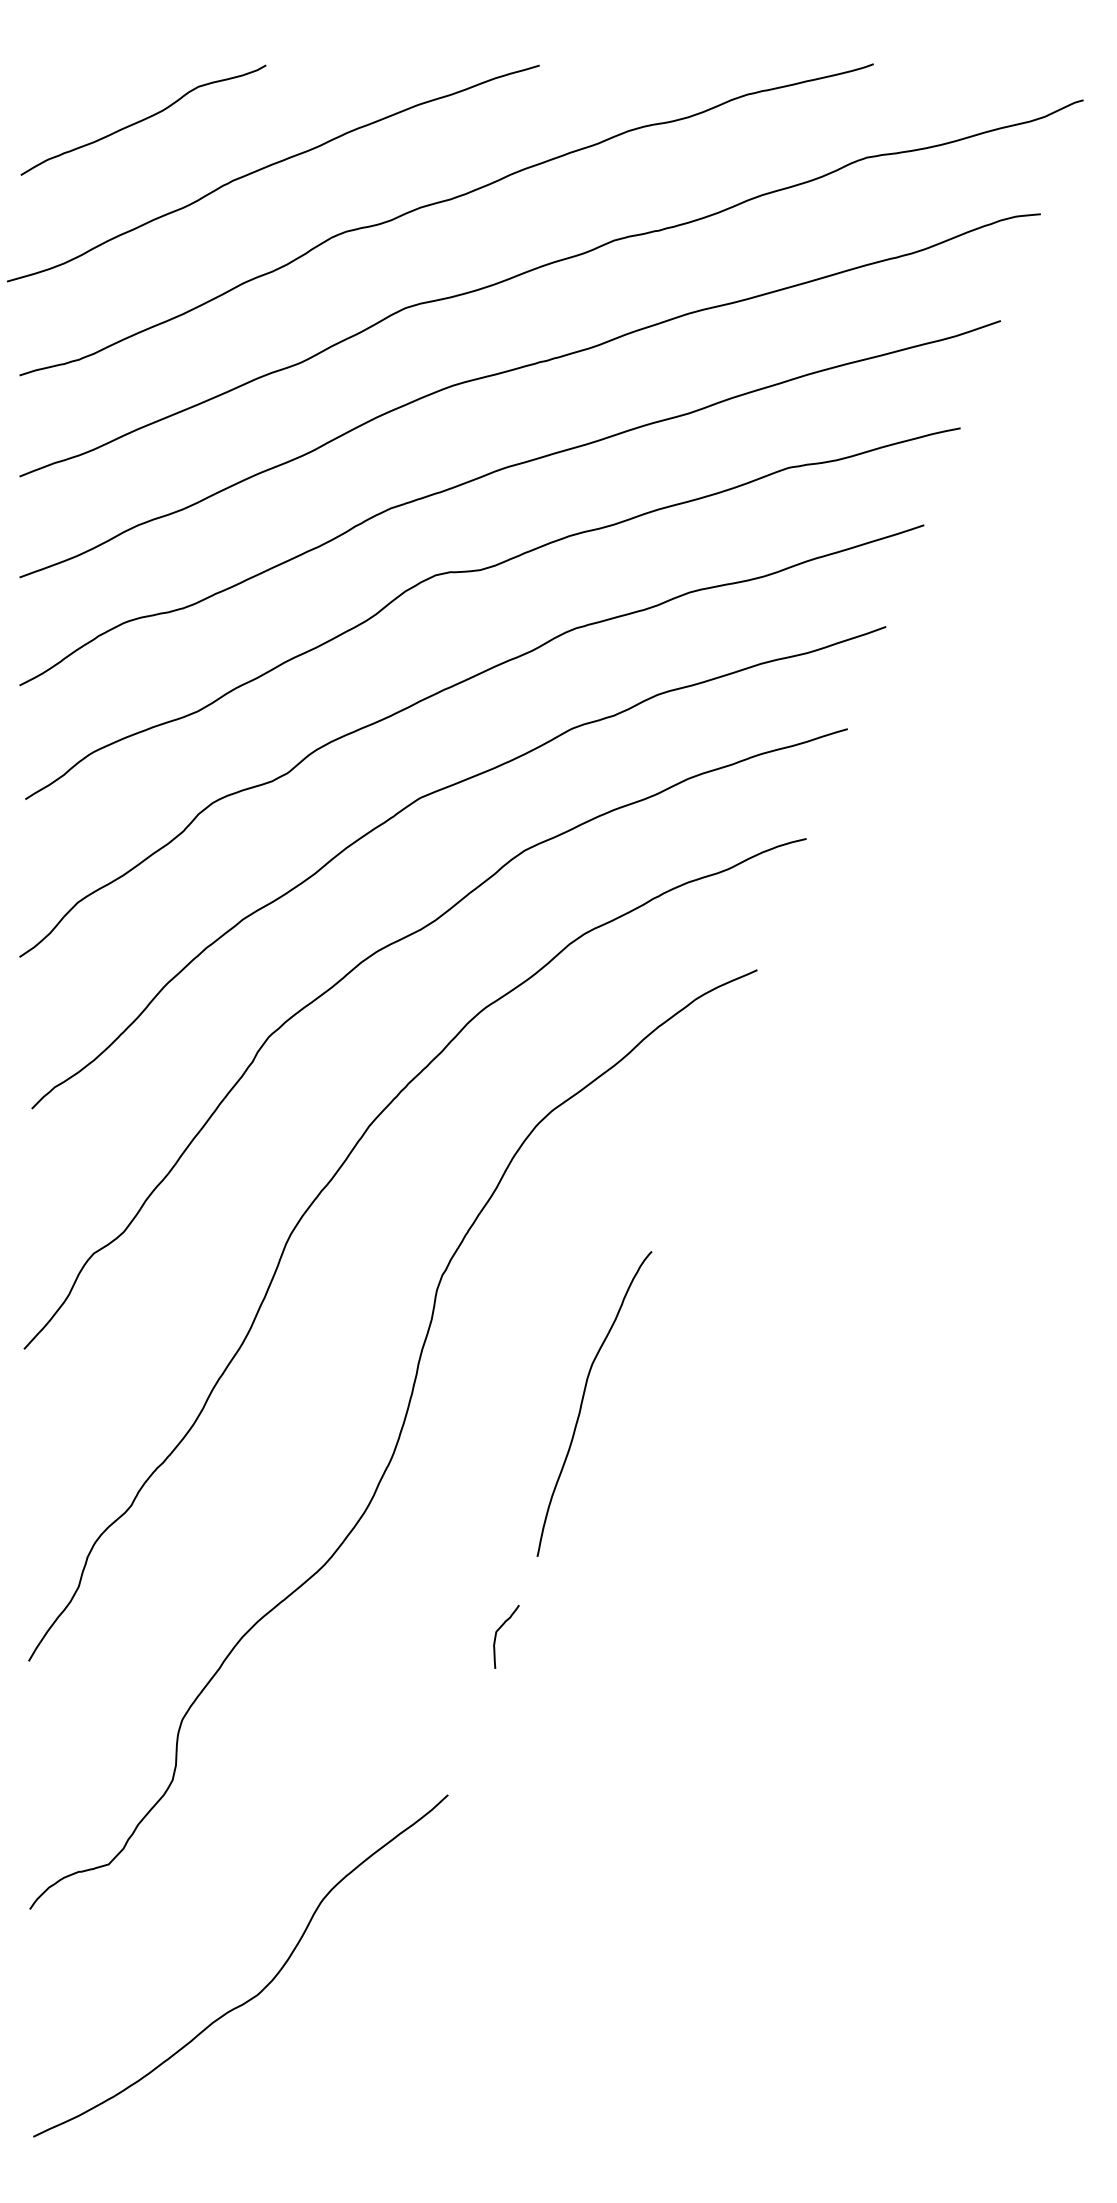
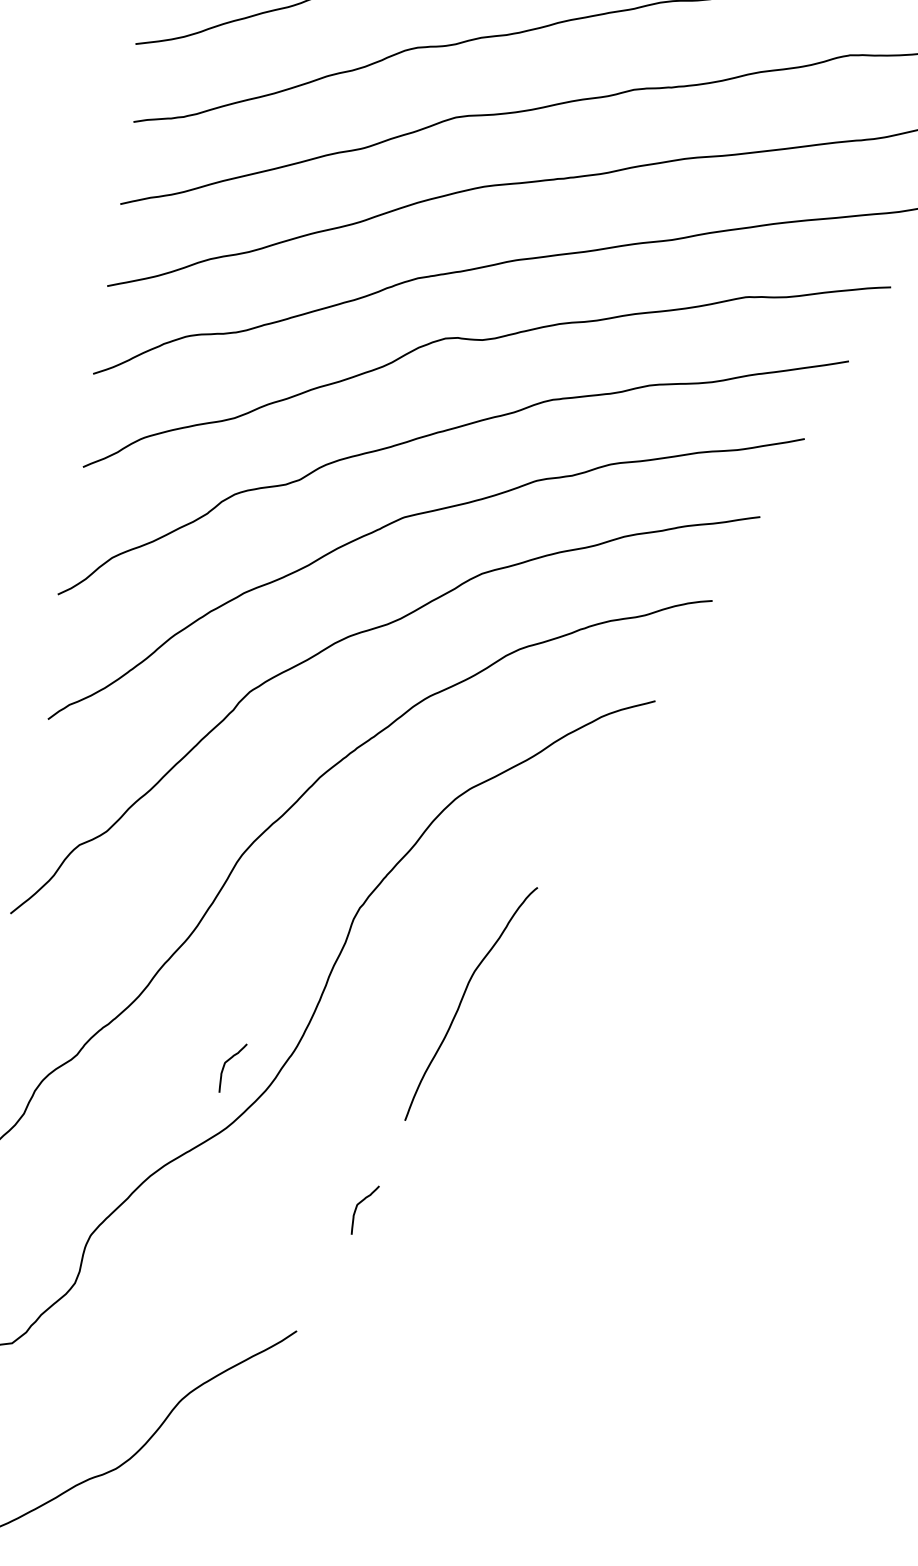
curve: (583, 1400) -> (462, 999), moved
curve: (311, 1487) -> (225, 1063), added

